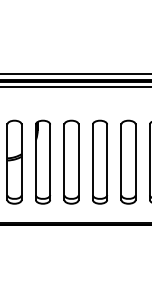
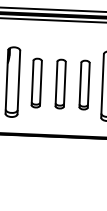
part: (71, 161) -> (36, 82), size x0.7
part: (99, 161) -> (60, 83), size x0.7
part: (128, 161) -> (84, 84), size x0.7

